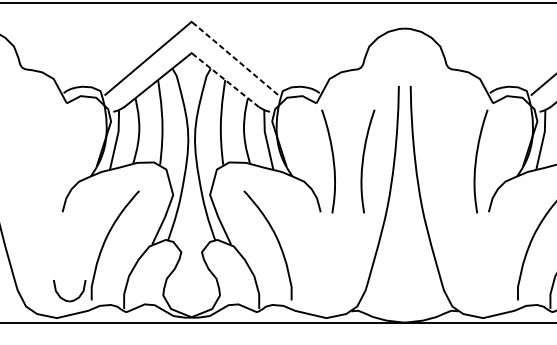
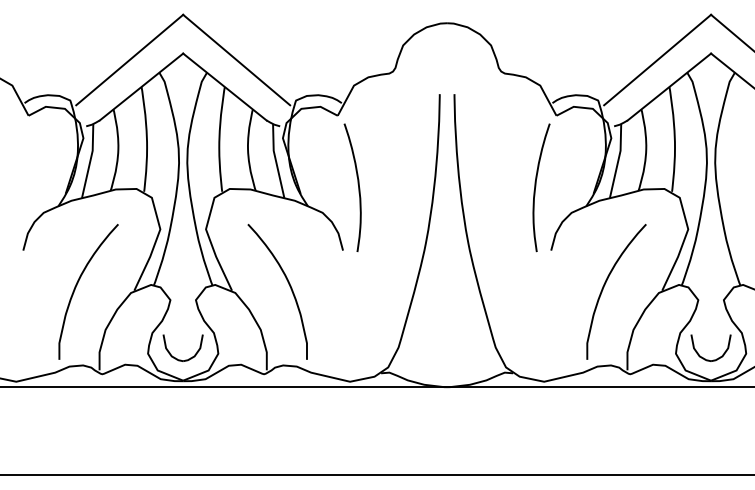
line: (234, 57) -> (236, 59), dashed -> solid
line: (225, 79) -> (224, 86), dashed -> solid
curve: (363, 161) -> (396, 187), removed
part: (62, 297) -> (174, 356), moved

